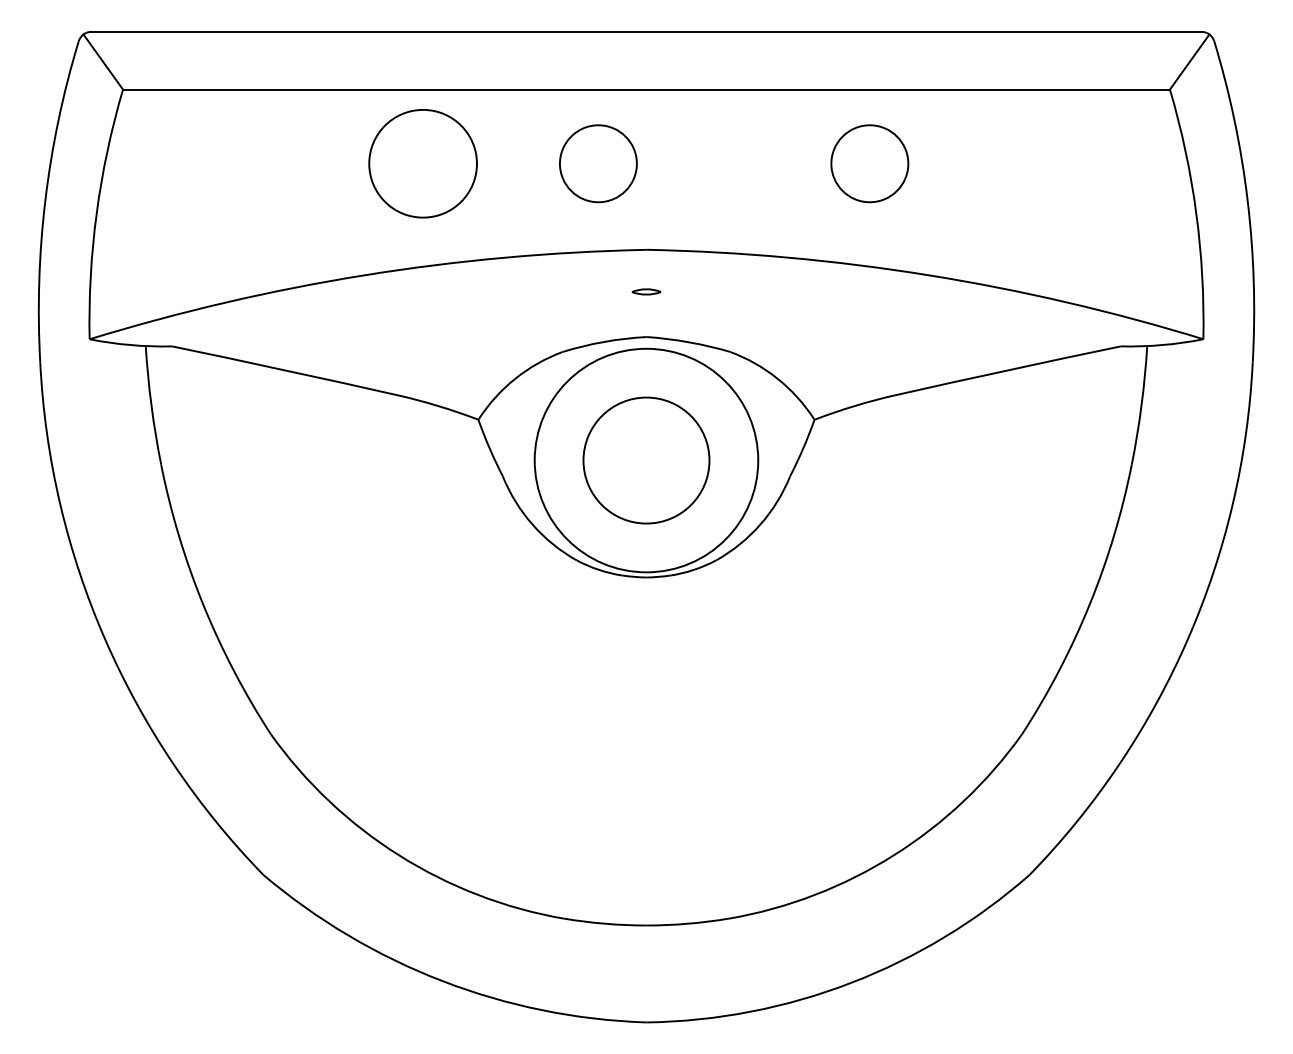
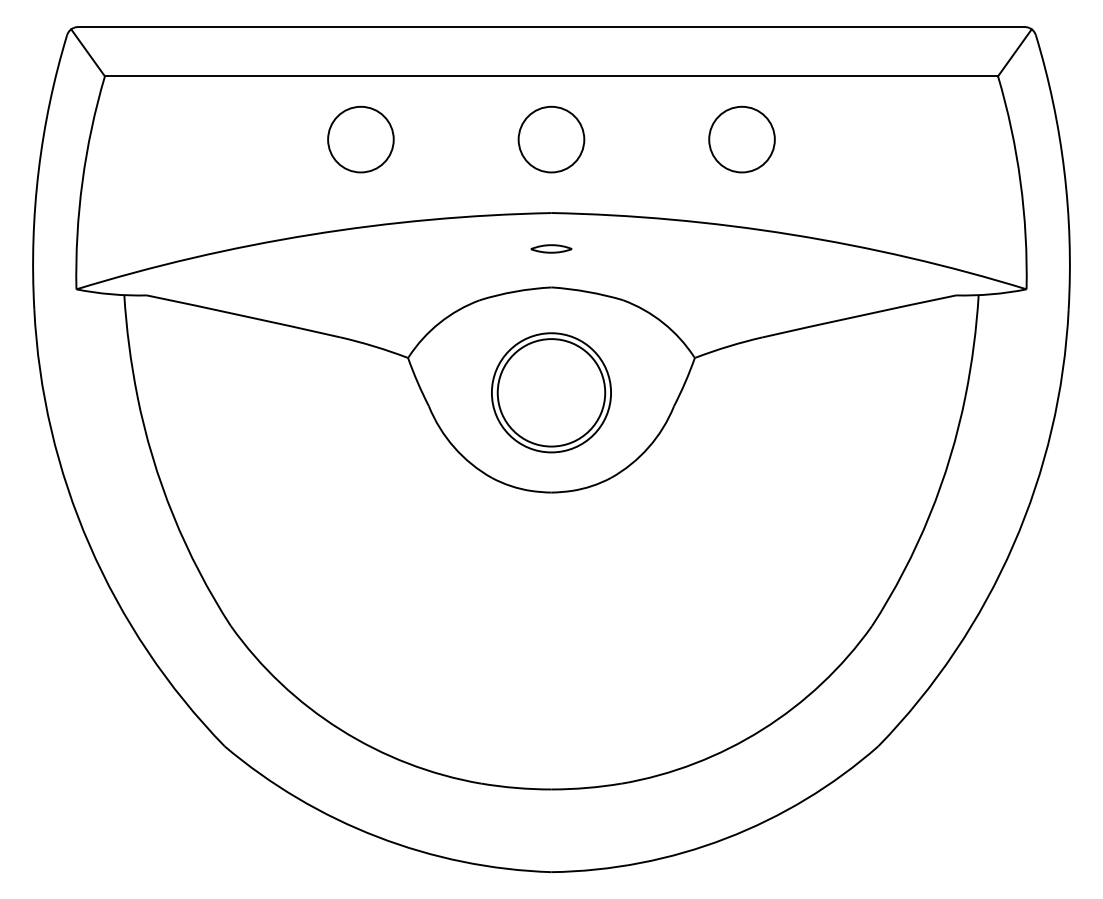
circle: (422, 163) -> (360, 139), size x0.71
circle: (598, 163) -> (551, 139), moved
part: (646, 291) -> (551, 248), size x1.67
circle: (646, 460) -> (551, 392), size x0.62

